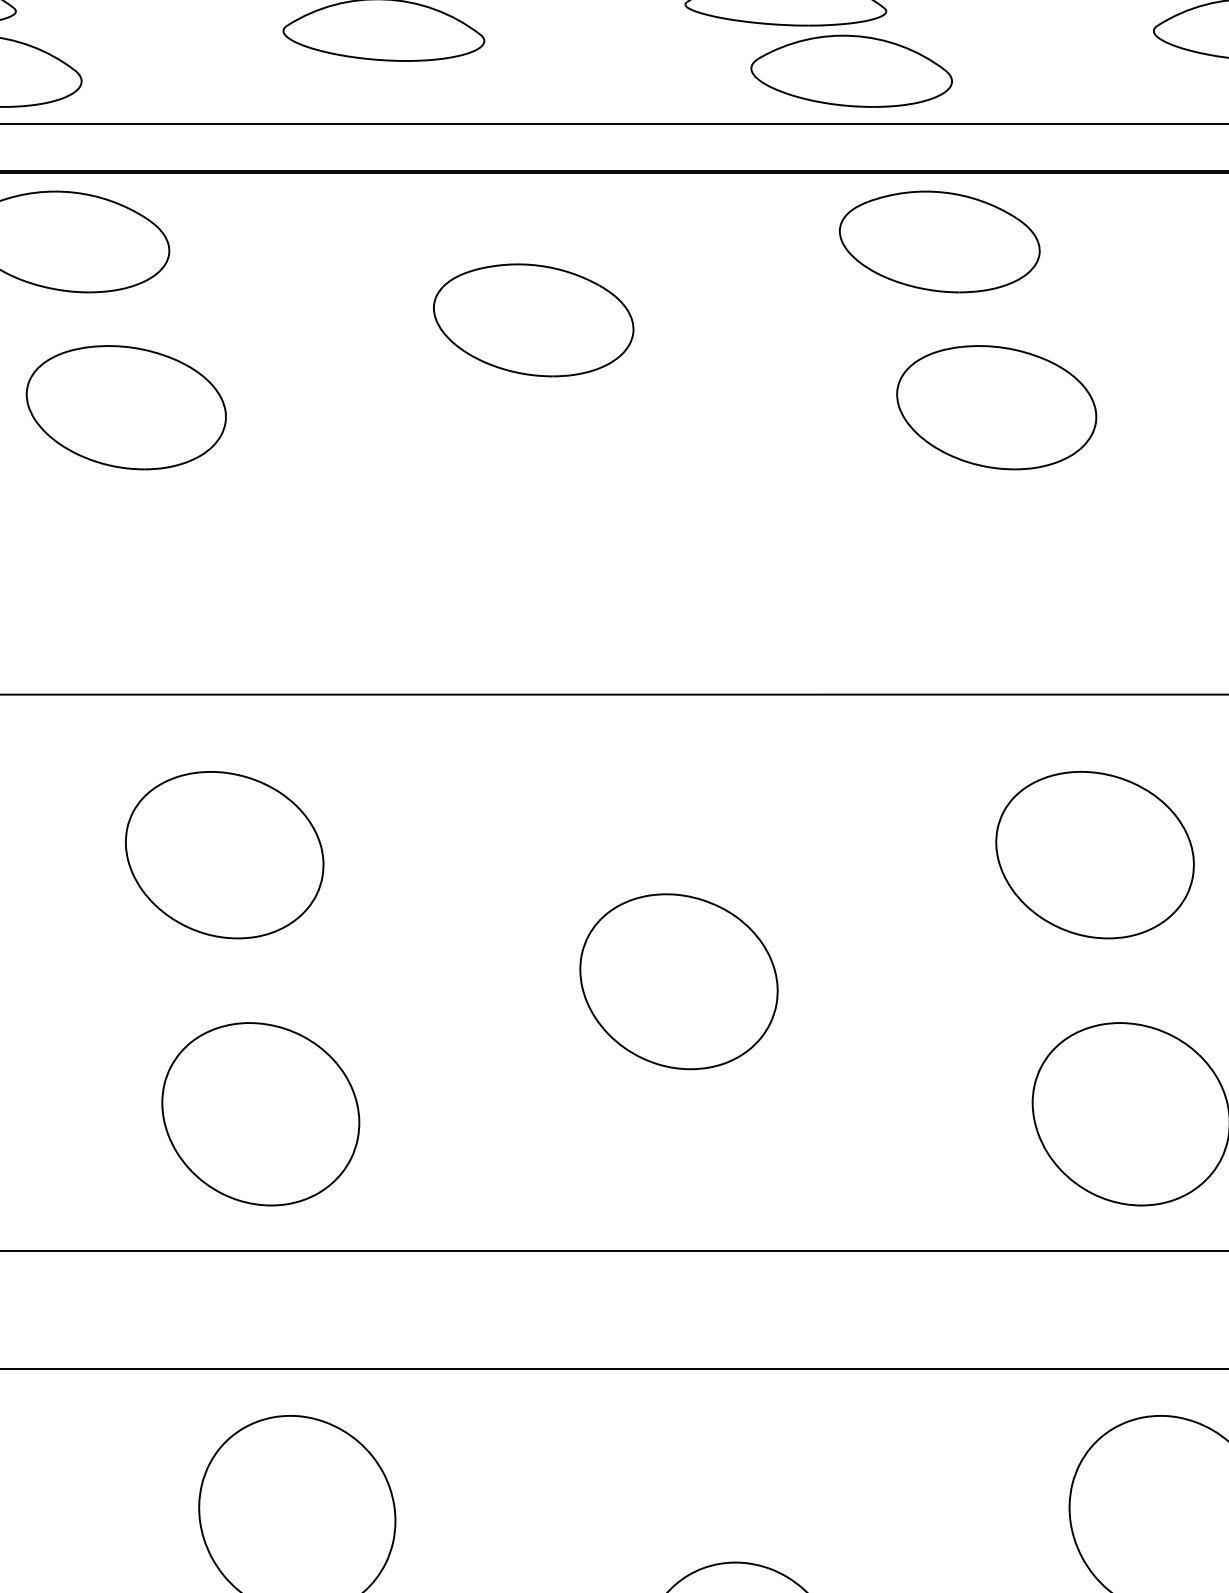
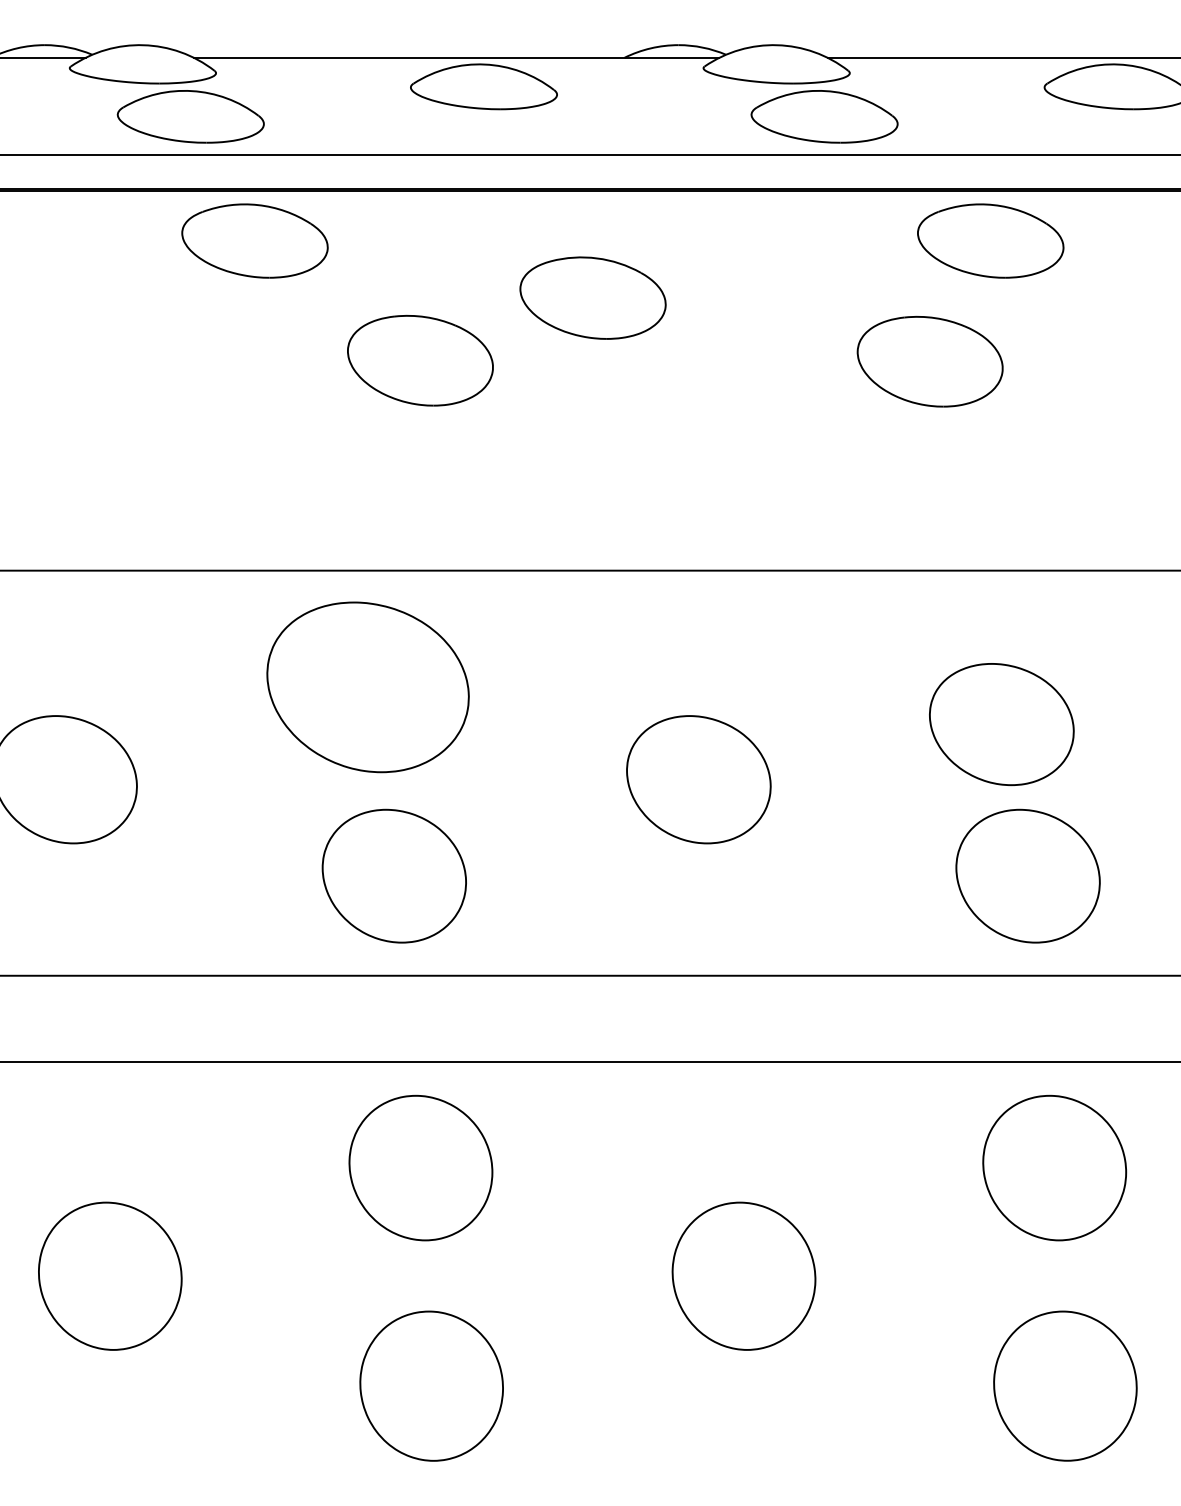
part: (939, 241) -> (990, 240), moved
part: (126, 407) -> (420, 360), moved
part: (223, 855) -> (367, 687), size x1.4
part: (1094, 855) -> (1001, 724), moved

